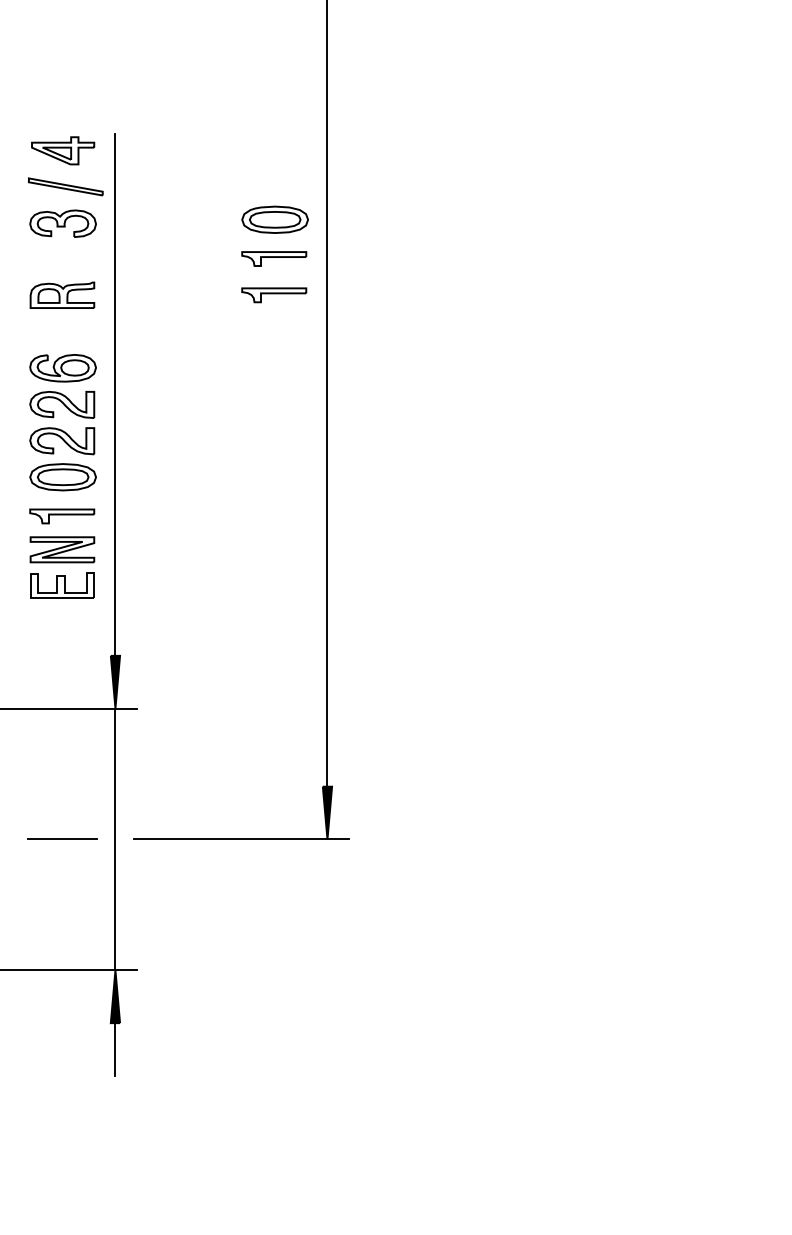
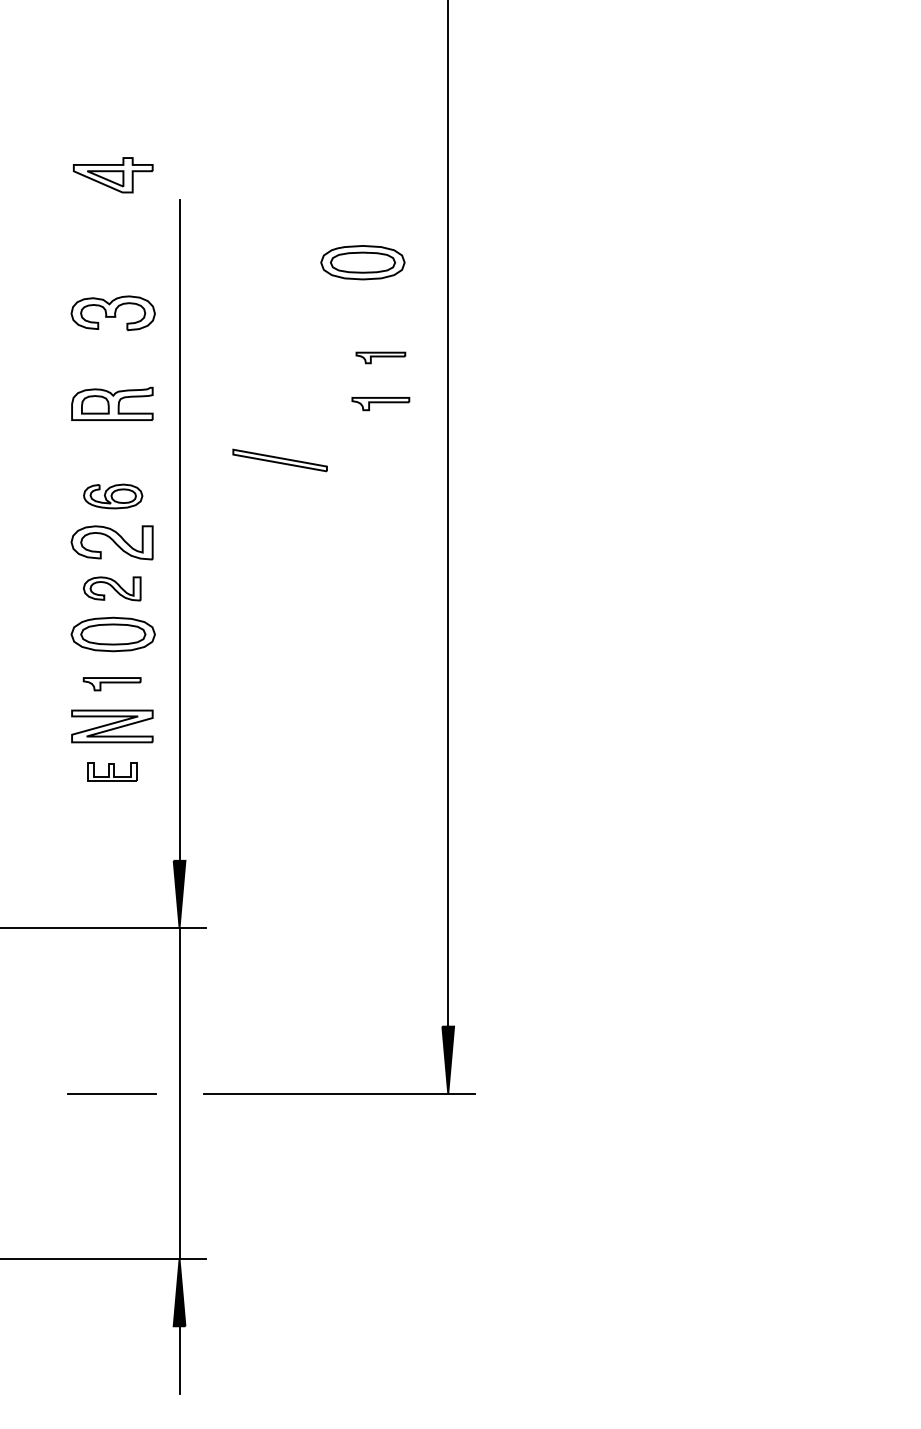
part: (63, 150) -> (113, 174), moved
part: (65, 186) -> (279, 459), moved
part: (274, 219) -> (362, 262), moved
part: (274, 258) -> (381, 357), size x0.6
part: (274, 295) -> (381, 404), size x0.7
part: (62, 368) -> (112, 496), size x0.7
part: (62, 441) -> (112, 589), size x0.7
part: (62, 516) -> (112, 684), size x0.7
part: (62, 585) -> (112, 771), size x0.6

